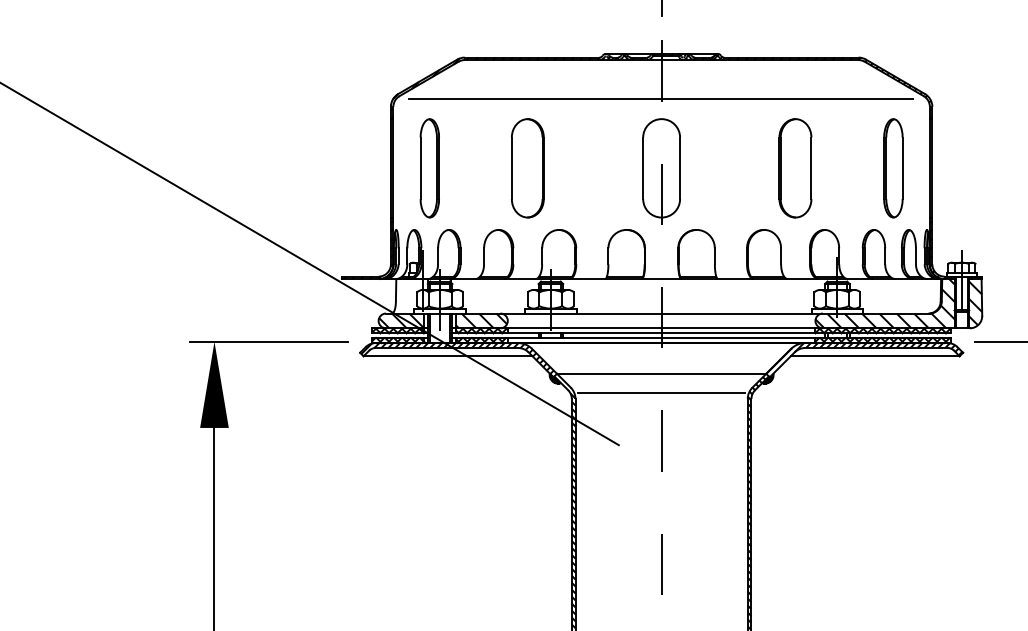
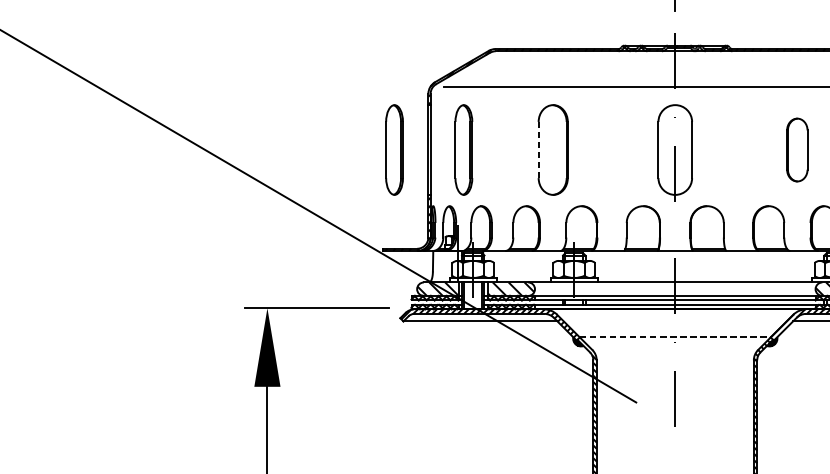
part: (353, 168) -> (394, 150), added
line: (511, 168) -> (538, 150), solid -> dashed
part: (795, 168) -> (797, 150), size x0.7
line: (661, 373) -> (675, 337), solid -> dashed
line: (661, 392) -> (675, 354), removed

